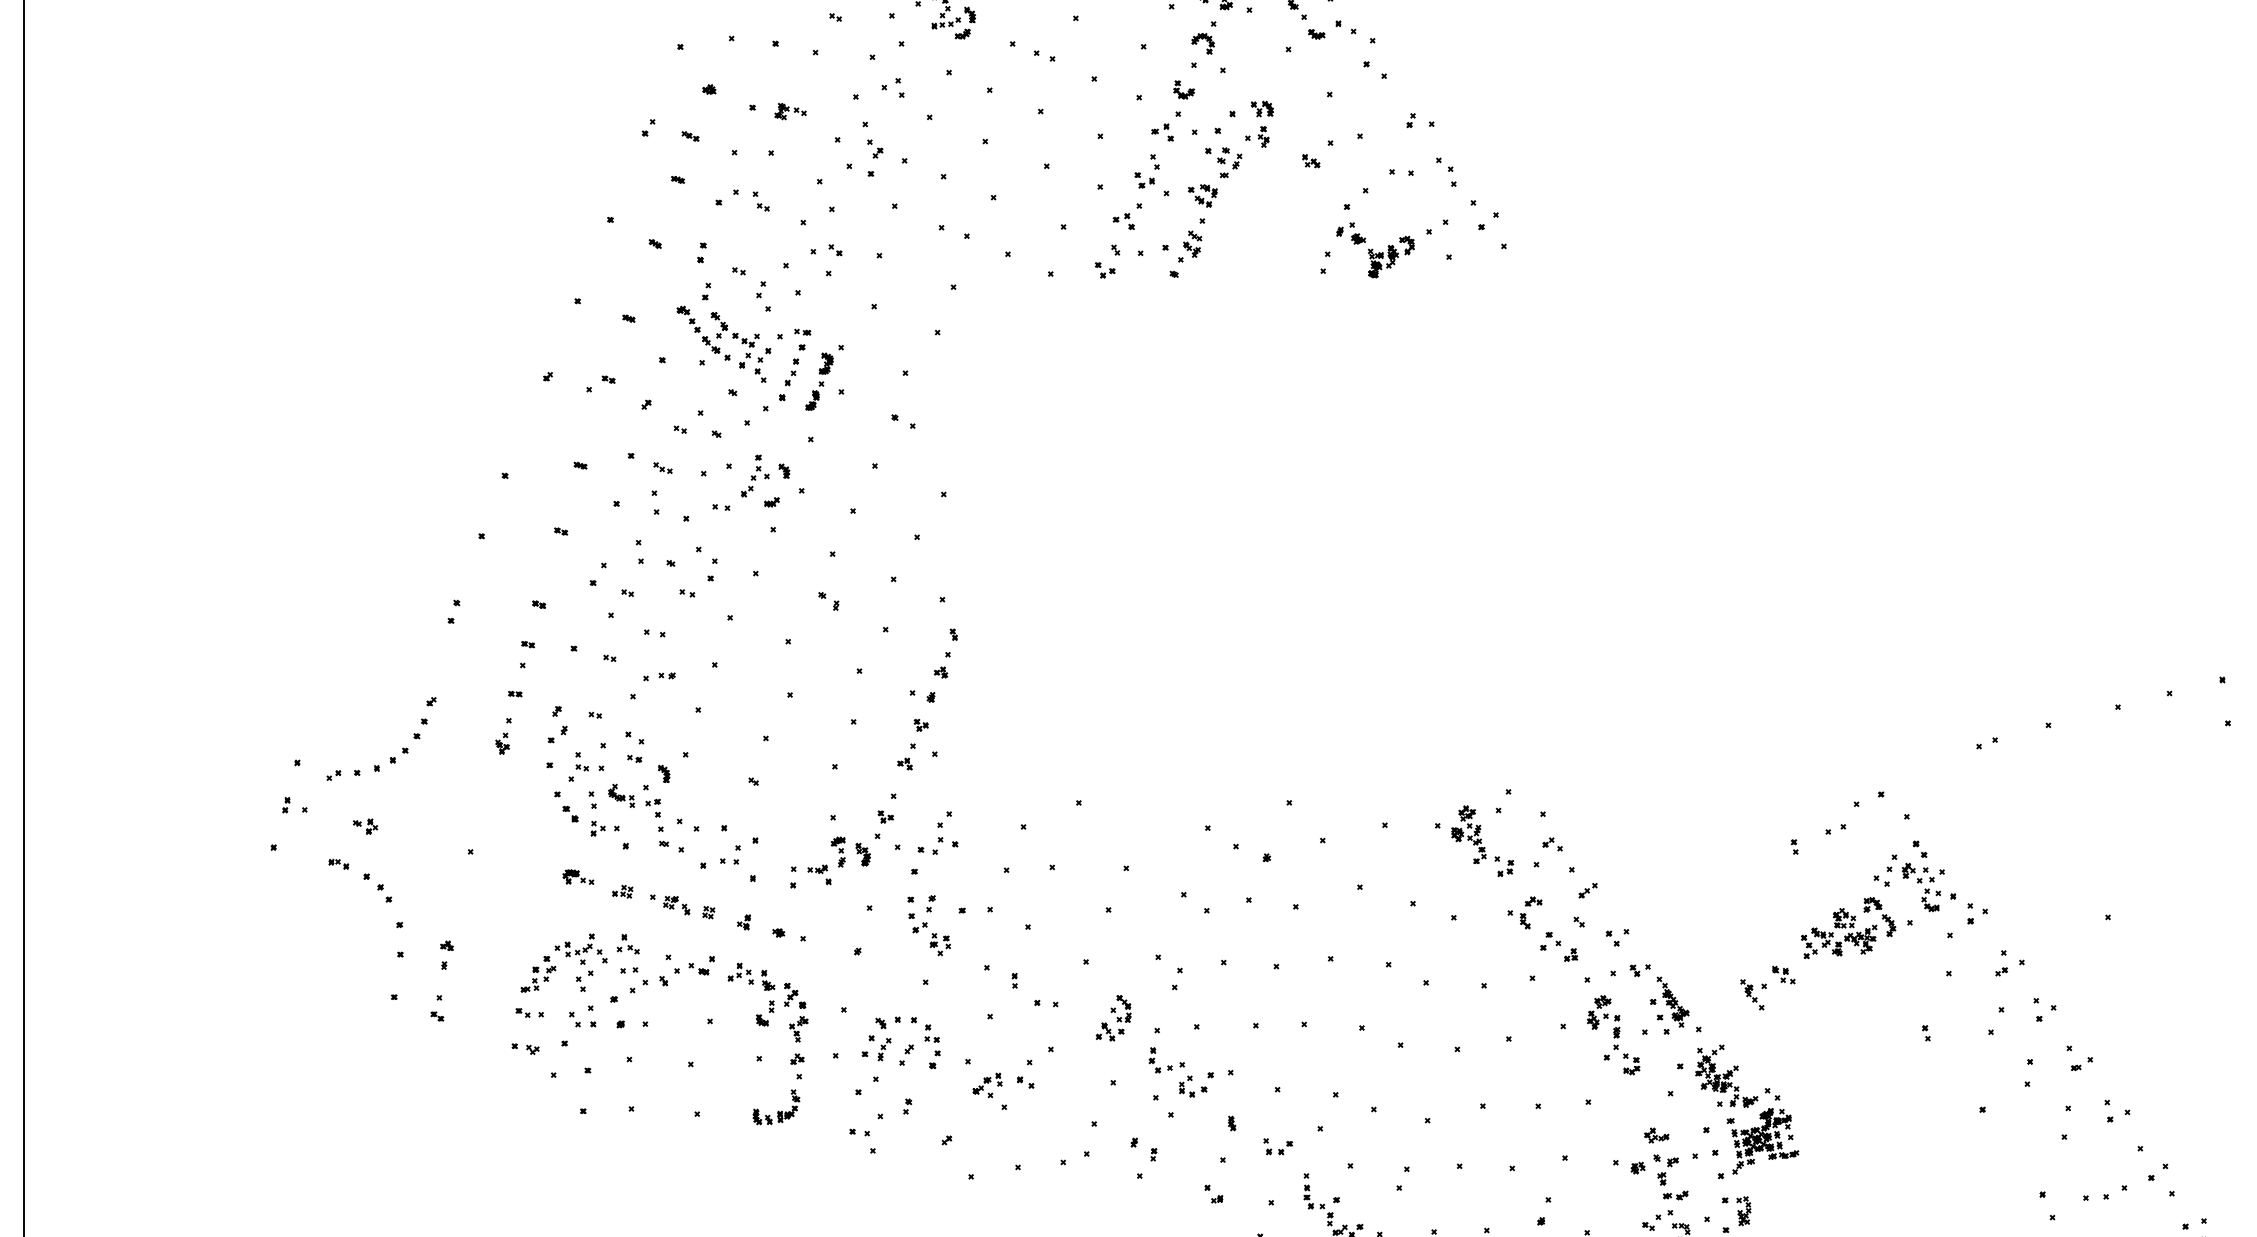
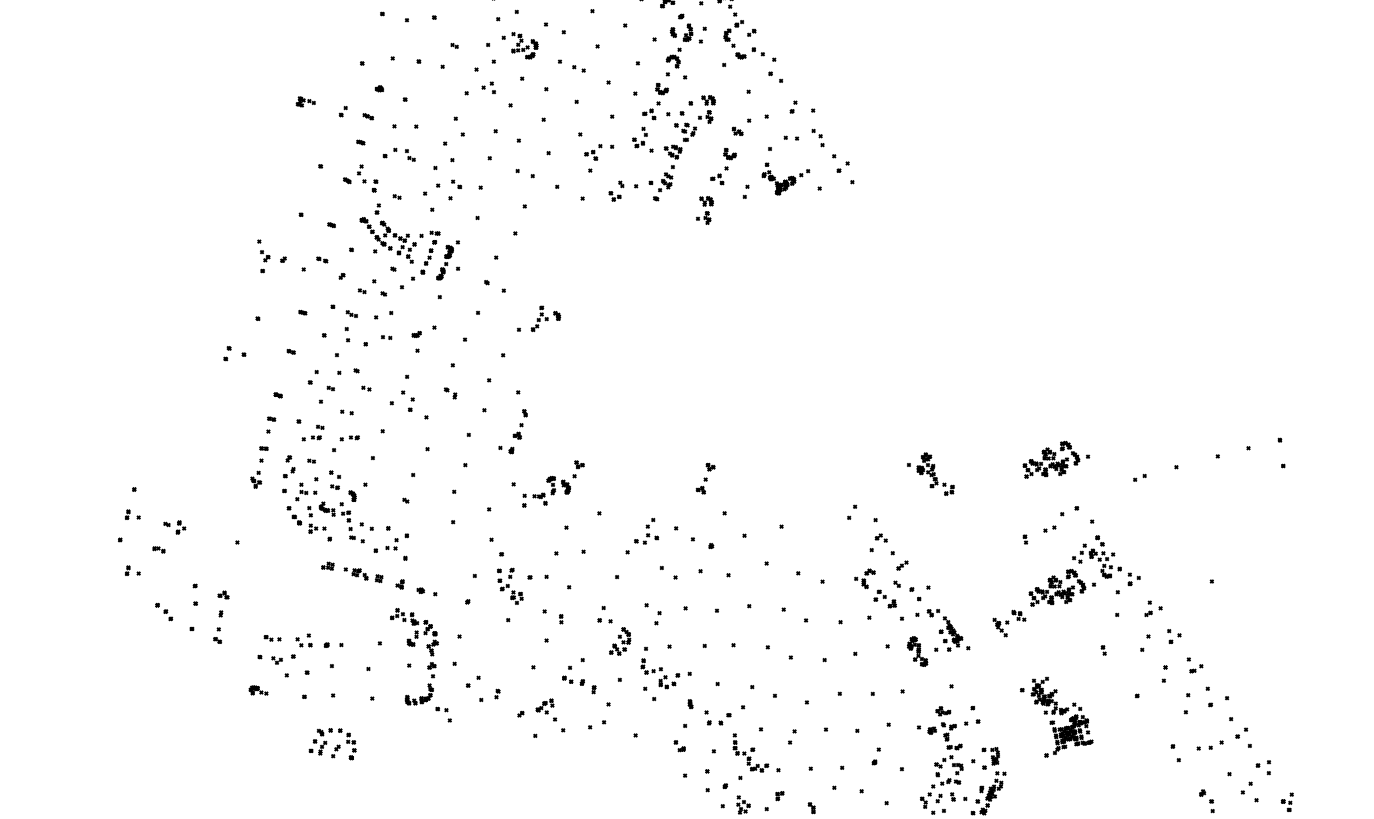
part: (790, 110) -> (305, 101), moved
part: (1420, 120) -> (802, 107), size x1.6
part: (872, 149) -> (263, 256), moved
part: (1127, 216) -> (593, 152), moved
part: (1287, 220) -> (723, 166), added
part: (1391, 240) -> (785, 178), size x0.7
part: (827, 250) -> (449, 184), size x1.4
part: (1255, 294) -> (704, 210), added
part: (763, 295) -> (361, 173), moved
part: (600, 383) -> (314, 263), size x1.6
part: (902, 421) -> (494, 286), size x1.6
part: (764, 475) -> (545, 318), moved
part: (638, 551) -> (337, 363), size x1.6
part: (706, 562) -> (407, 400), moved
part: (453, 611) -> (227, 353), moved
part: (595, 677) -> (311, 438), added
part: (1846, 712) -> (1056, 459), added
part: (502, 735) -> (256, 473), size x1.4
part: (912, 744) -> (705, 478), moved
part: (390, 756) -> (189, 485), removed
part: (364, 826) -> (174, 527), size x1.6
part: (937, 833) -> (646, 531), moved
part: (1473, 840) -> (930, 473), moved
part: (842, 848) -> (553, 483), moved
part: (578, 877) -> (258, 690), moved
part: (378, 888) -> (164, 612), moved
part: (294, 898) -> (132, 570), added
part: (1616, 937) -> (919, 593), size x1.6
part: (445, 954) -> (222, 603), size x1.6
part: (616, 967) -> (324, 611), removed
part: (1045, 1003) -> (604, 620), moved
part: (1613, 1035) -> (917, 651), size x0.6
part: (900, 1043) -> (332, 744), moved
part: (524, 1048) -> (269, 659), size x1.6
part: (990, 1090) -> (546, 709), moved
part: (1737, 1110) -> (1056, 716), moved
part: (2117, 1110) -> (1217, 696), size x1.6
part: (862, 1140) -> (443, 714), moved
part: (1277, 1145) -> (717, 717), size x1.6
part: (1142, 1149) -> (587, 686), moved

